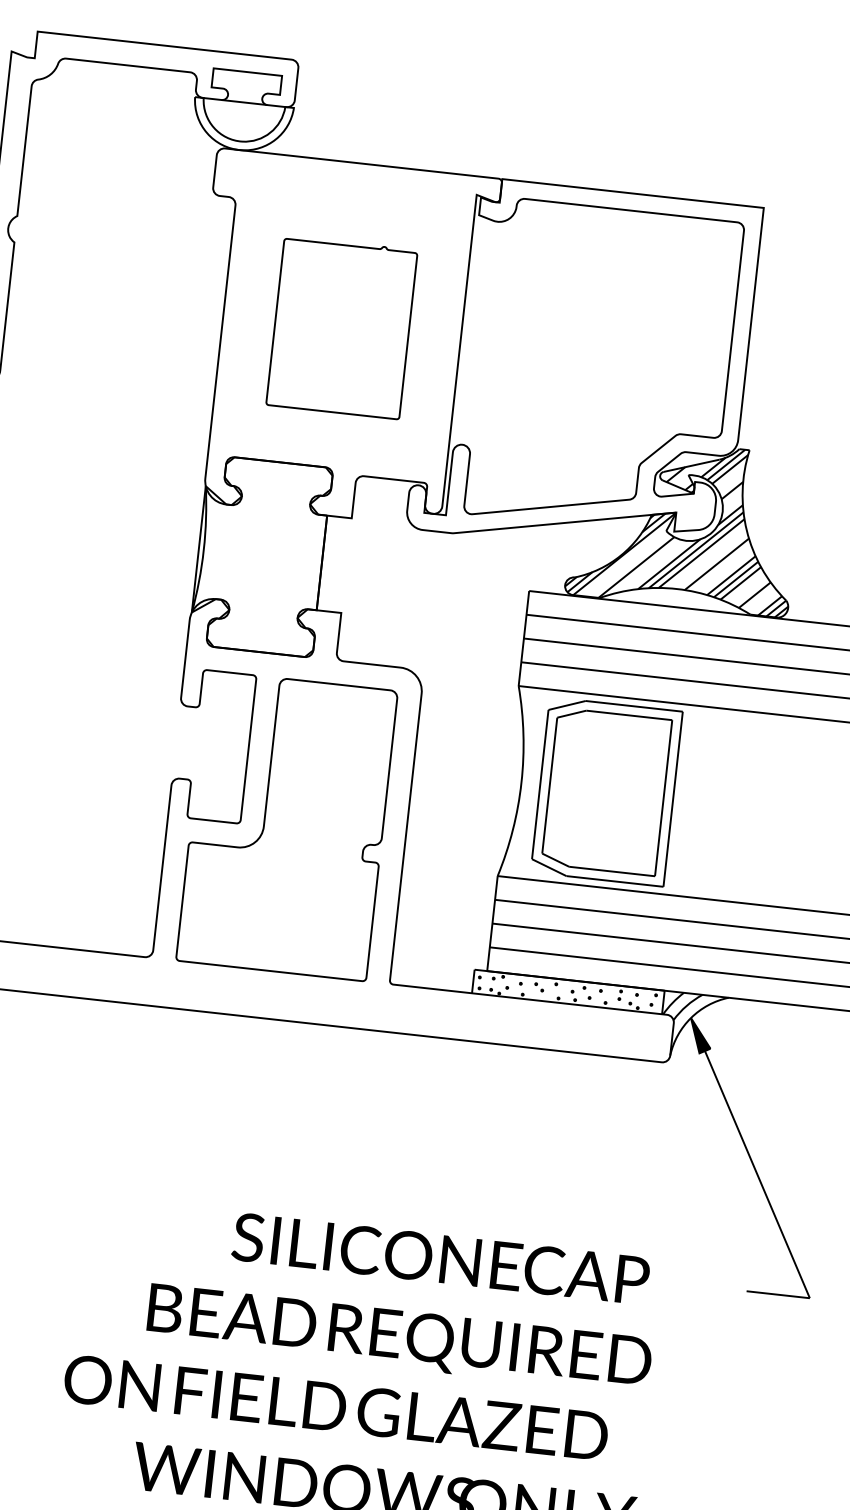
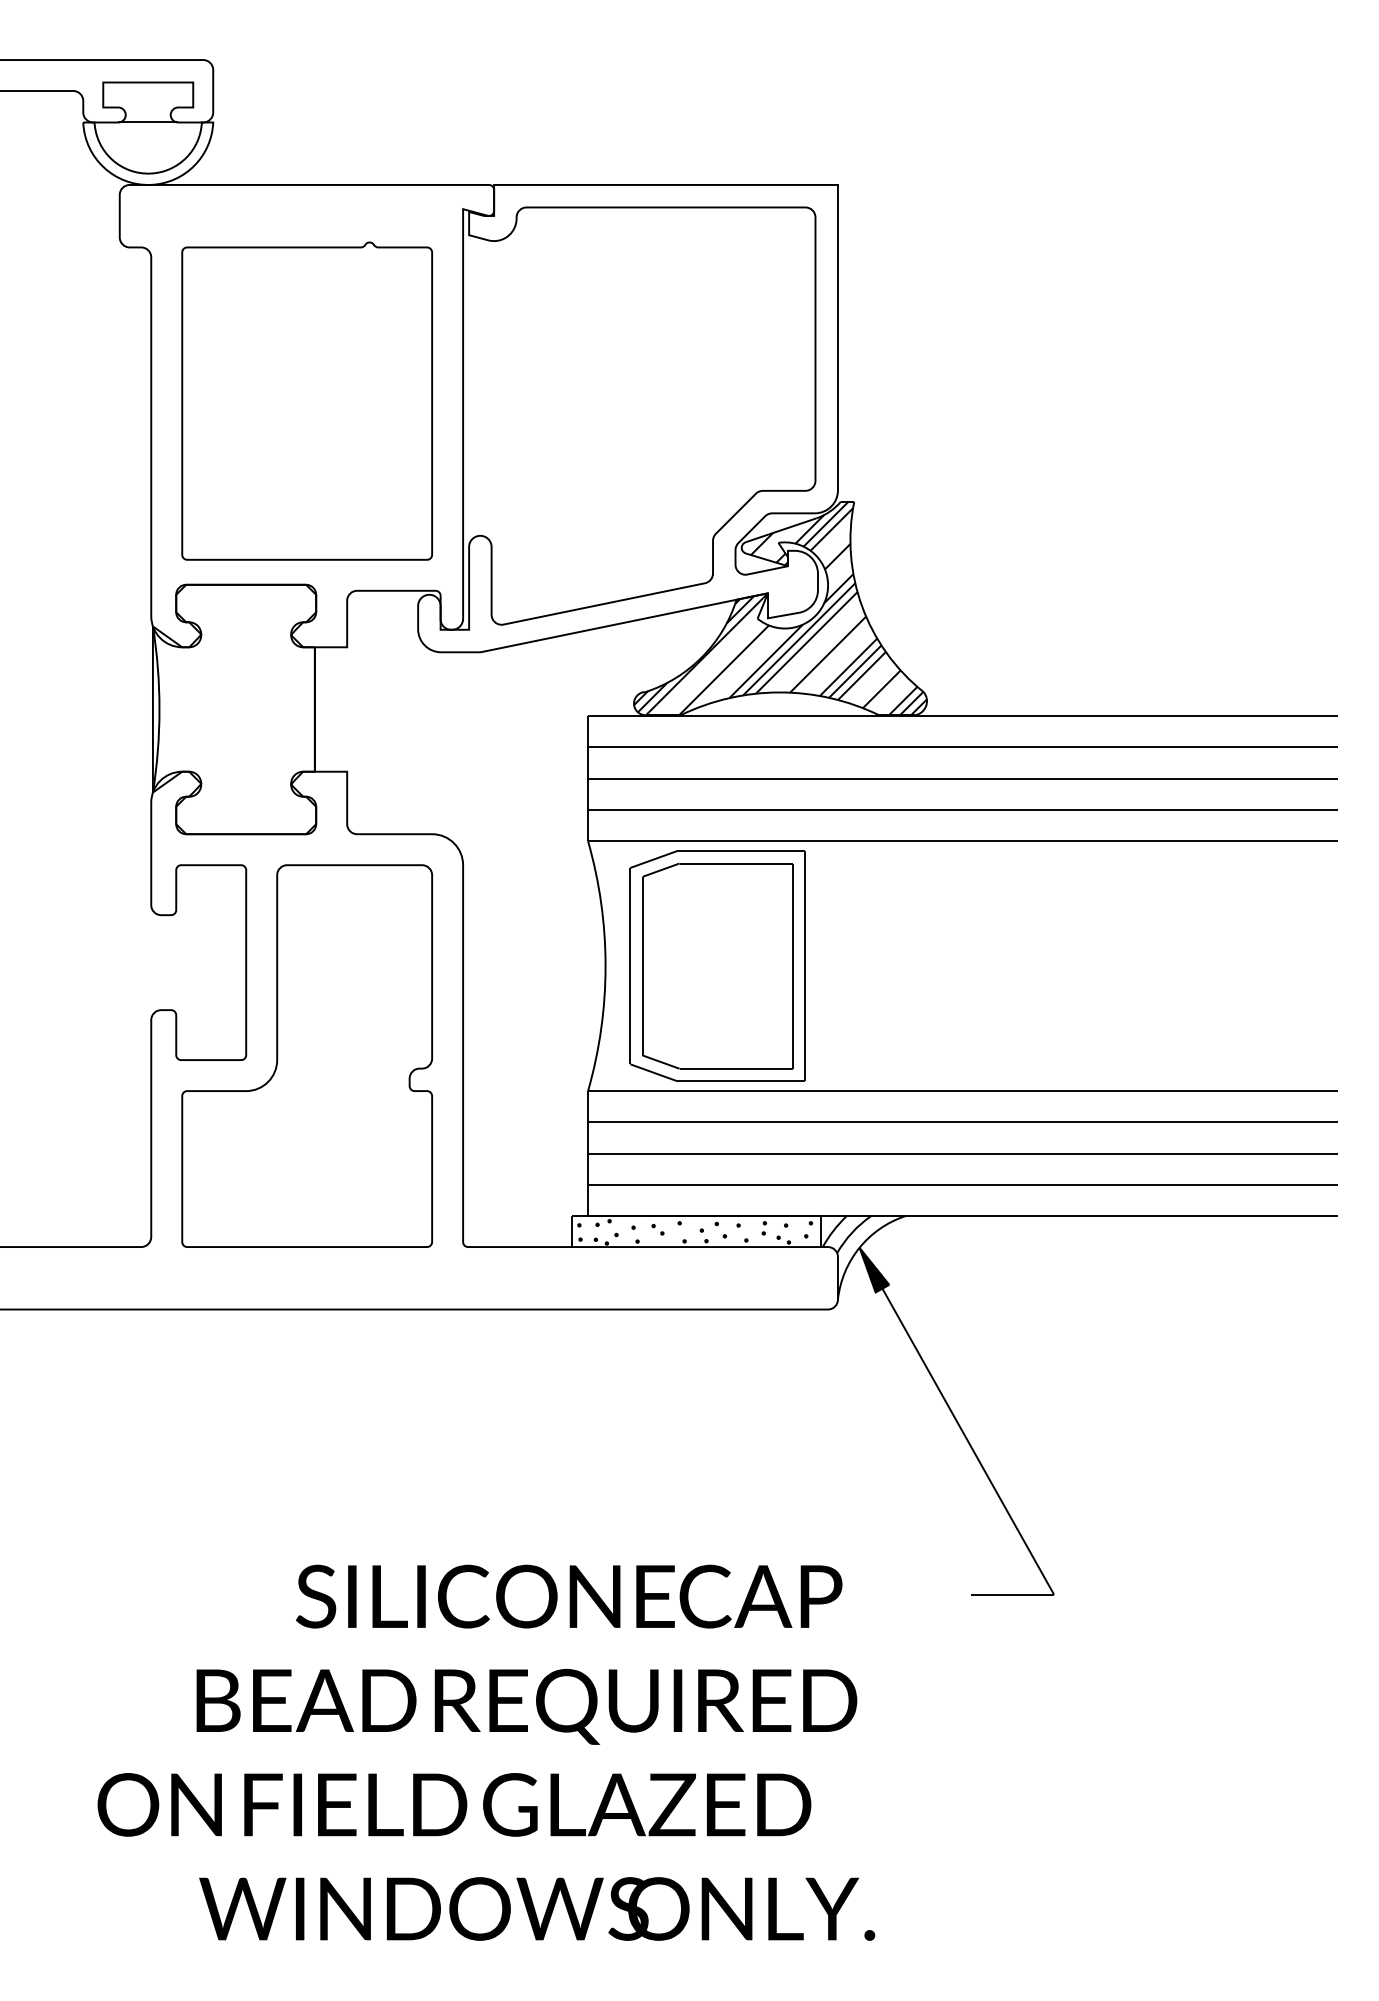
part: (341, 327) -> (306, 400), size x1.43

